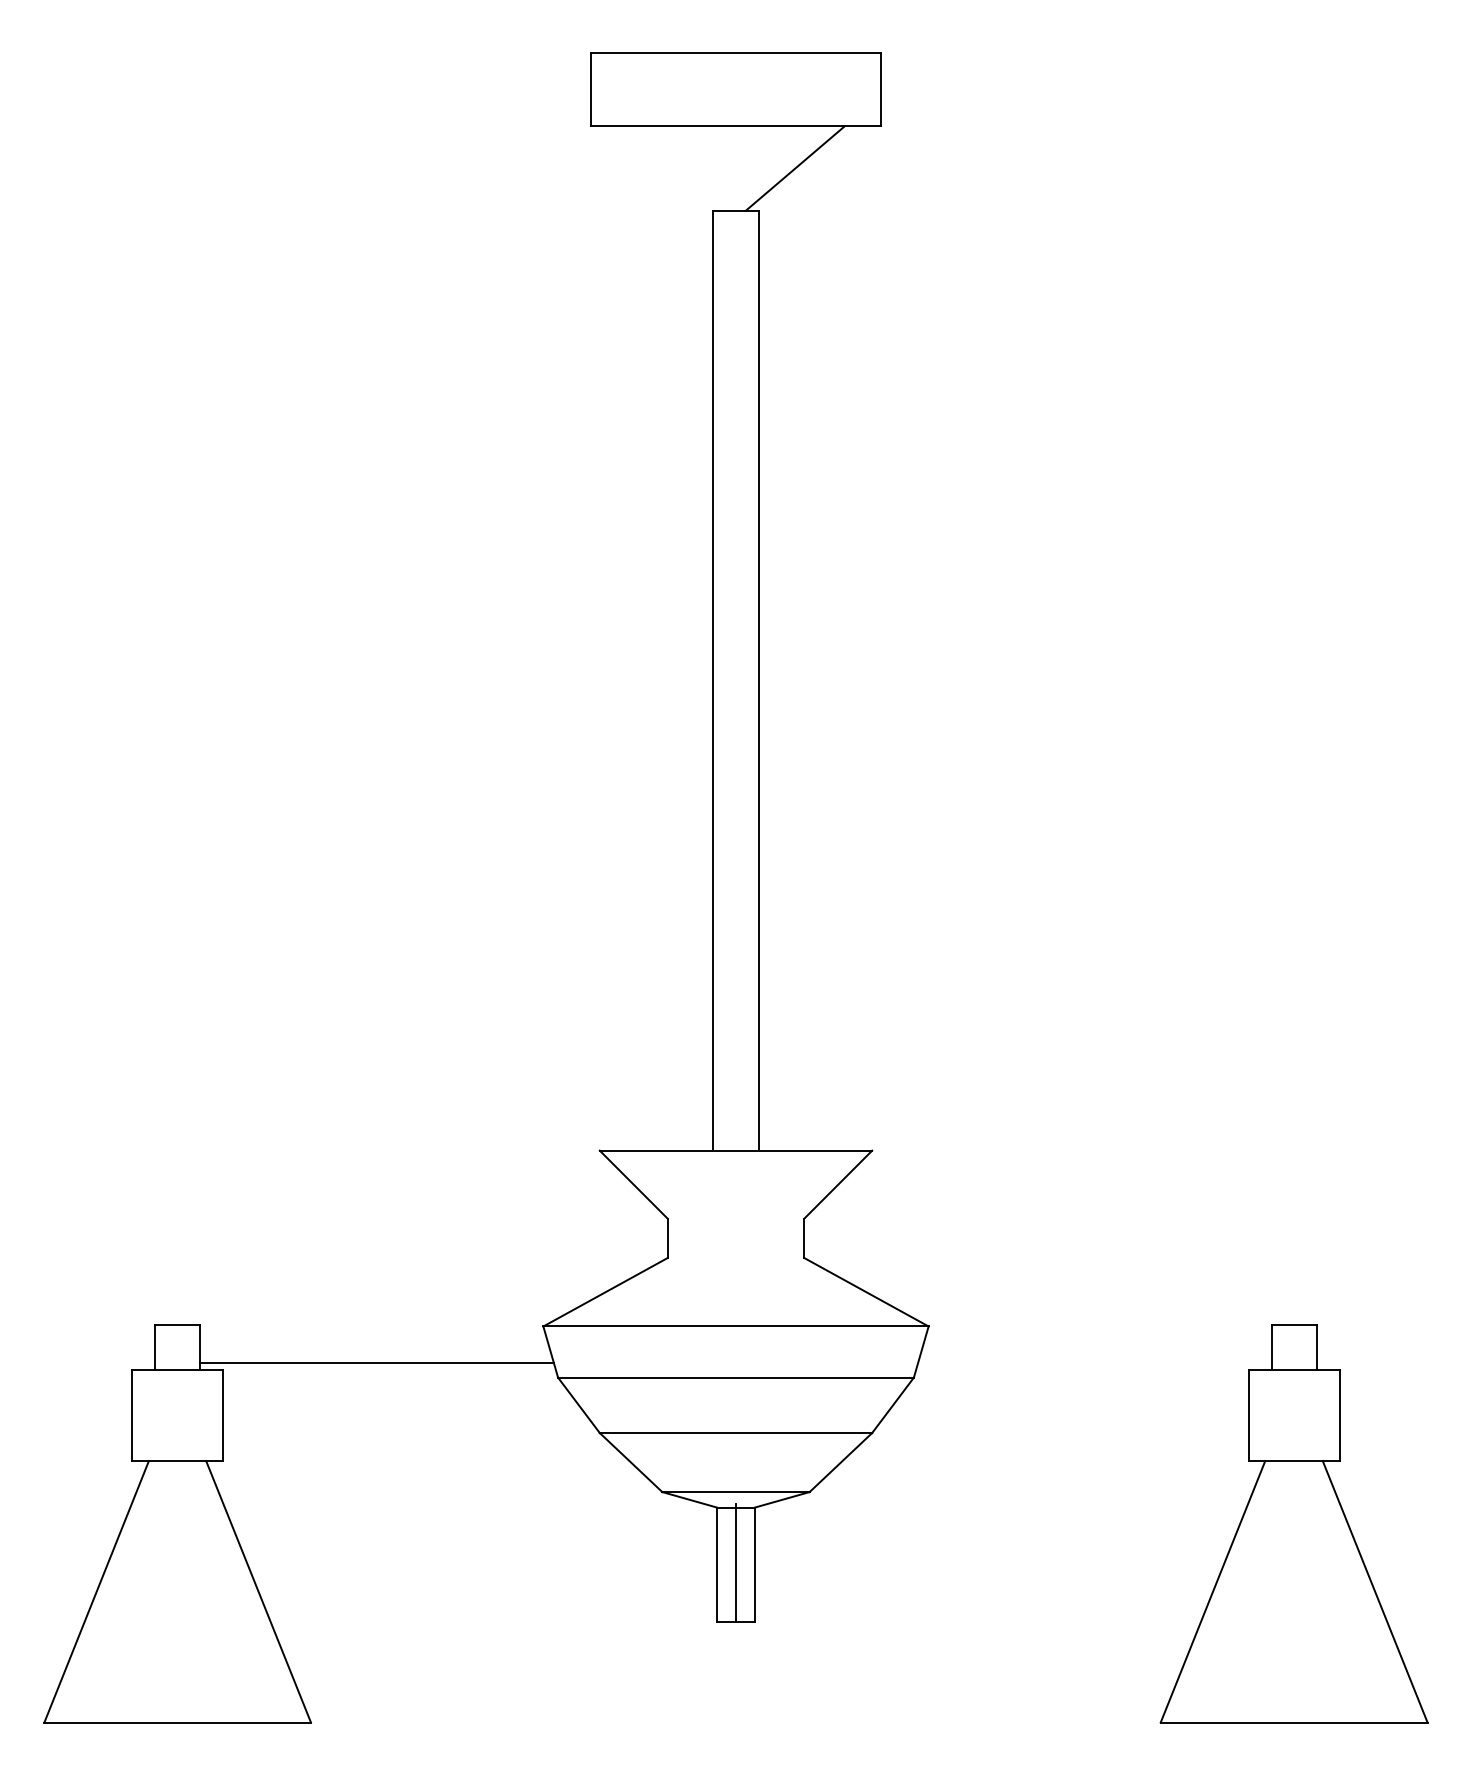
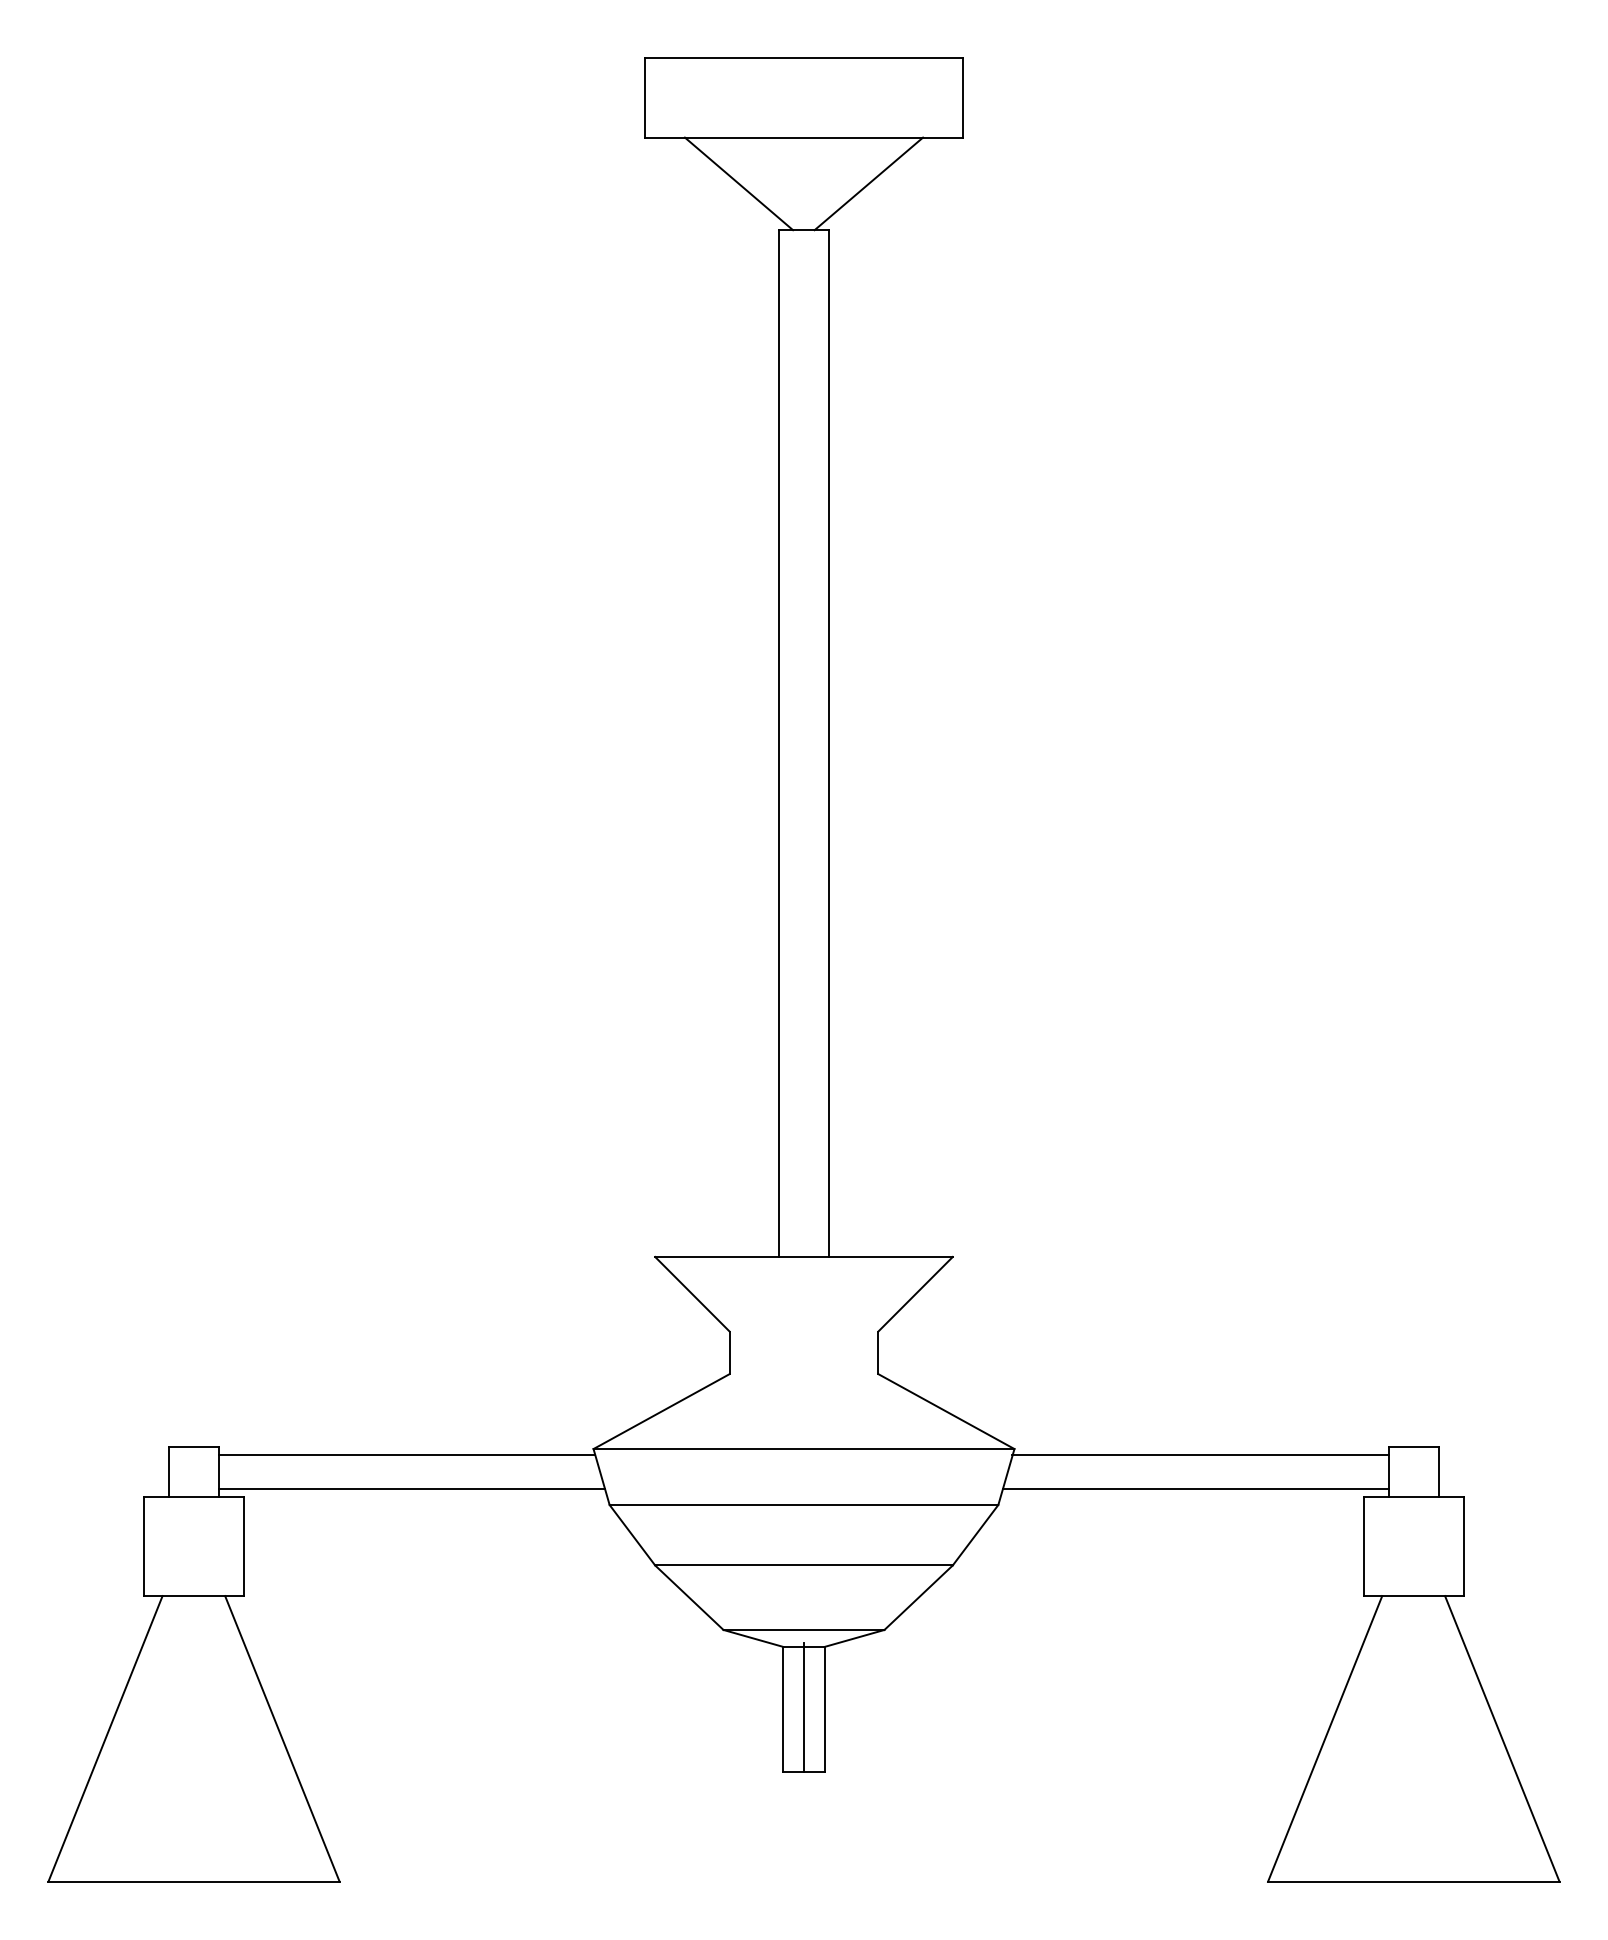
line: (676, 168) -> (738, 183), added
line: (372, 1332) -> (406, 1455), added
line: (1098, 1332) -> (1200, 1455), added
line: (1094, 1362) -> (1195, 1488), added

